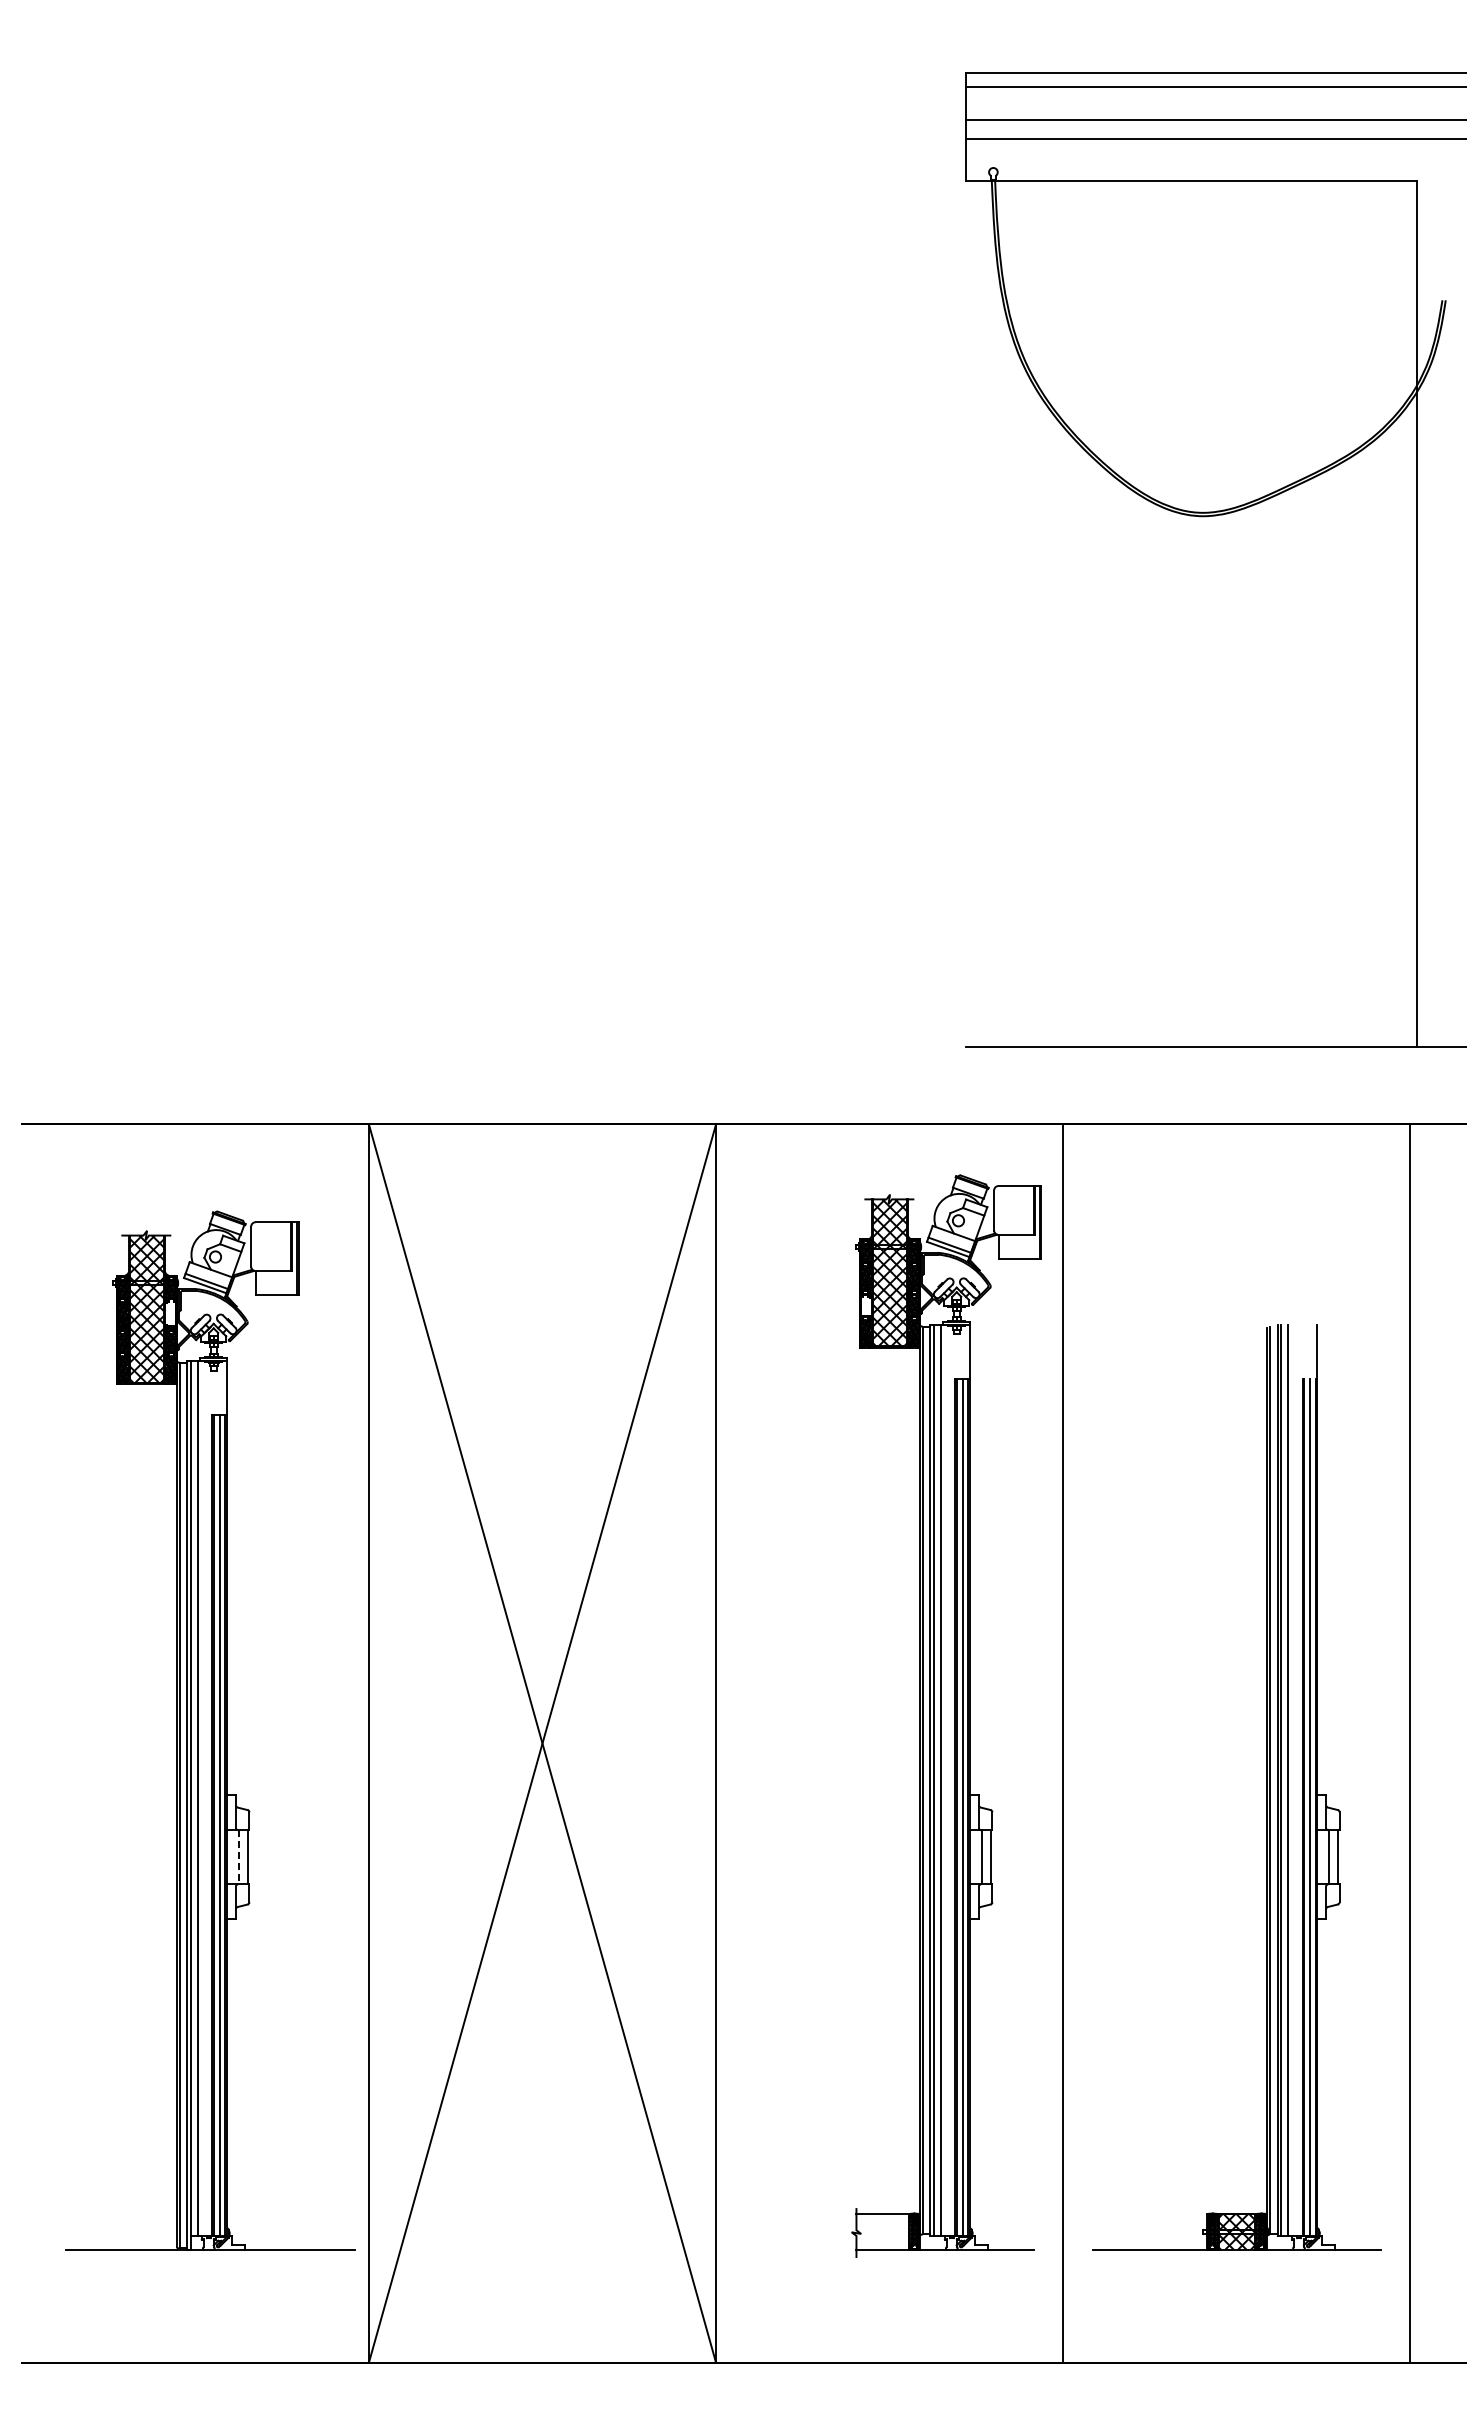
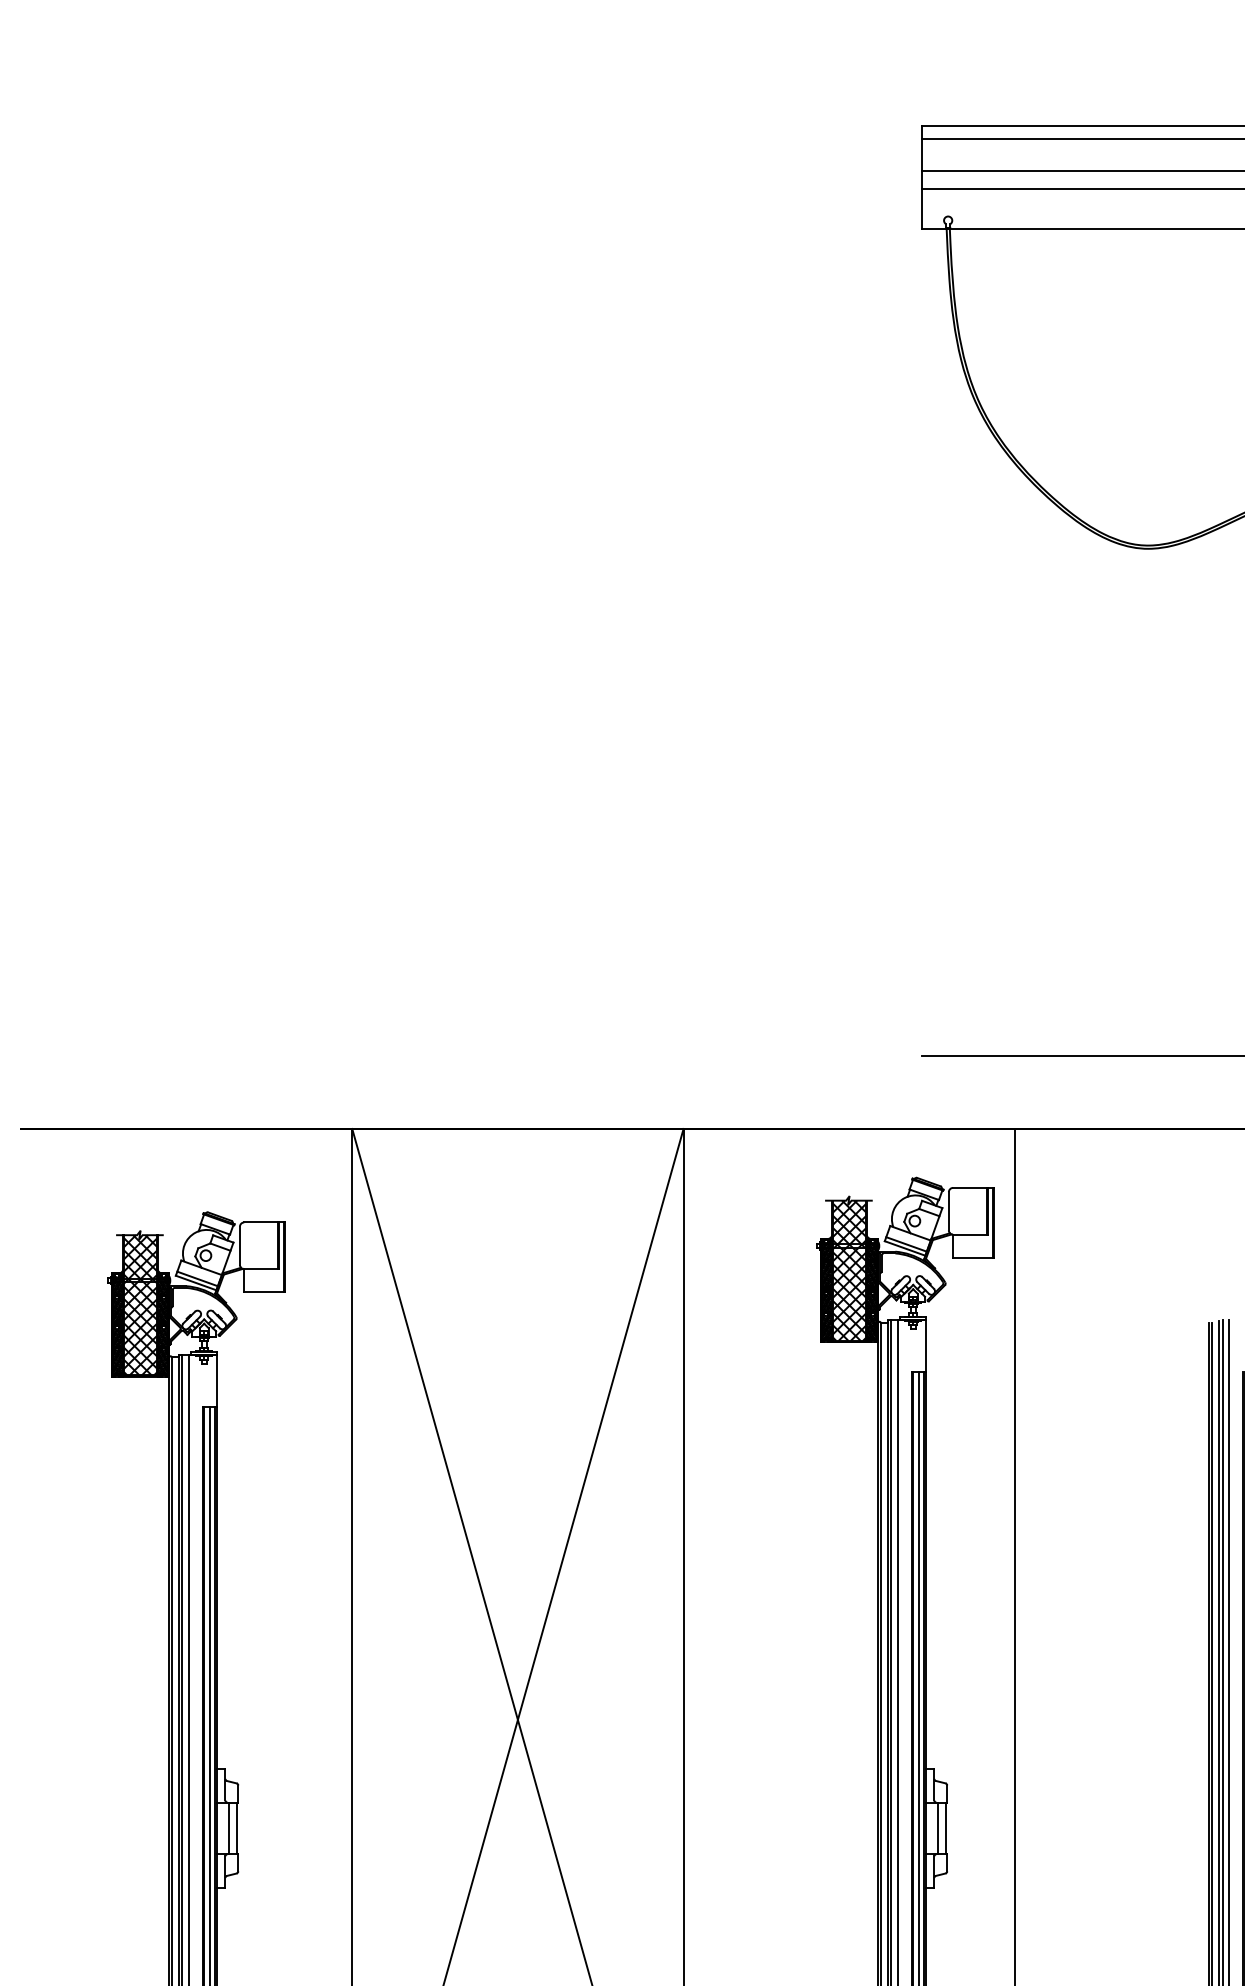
hatch: (866, 1306) -> (827, 1302), added
hatch: (170, 1313) -> (162, 1309), added
line: (239, 1857) -> (228, 1828), dashed -> solid

